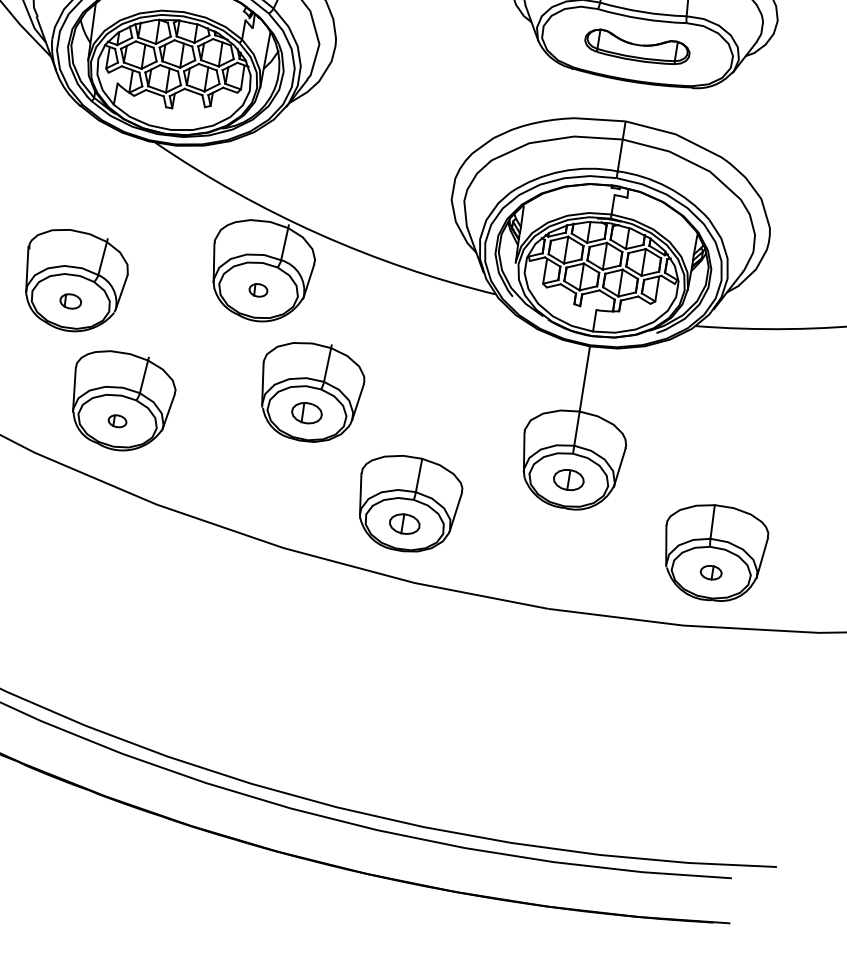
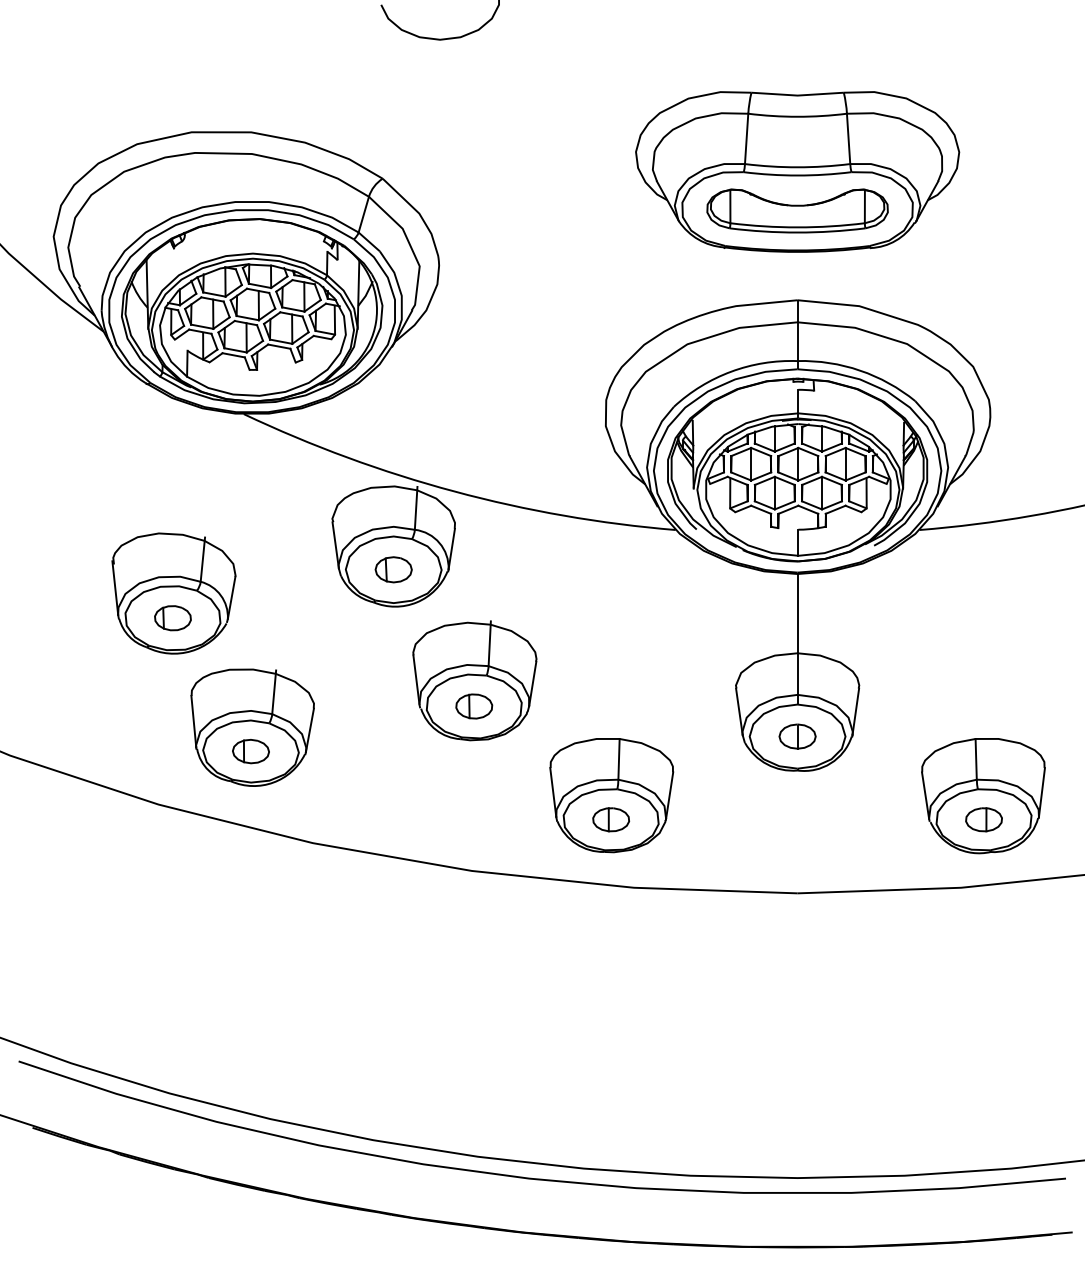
part: (637, 47) -> (797, 210), size x1.43
part: (258, 290) -> (393, 569), size x1.67
part: (70, 301) -> (172, 618), size x1.43
part: (117, 421) -> (250, 751), size x1.67
part: (710, 572) -> (983, 819), size x1.43

